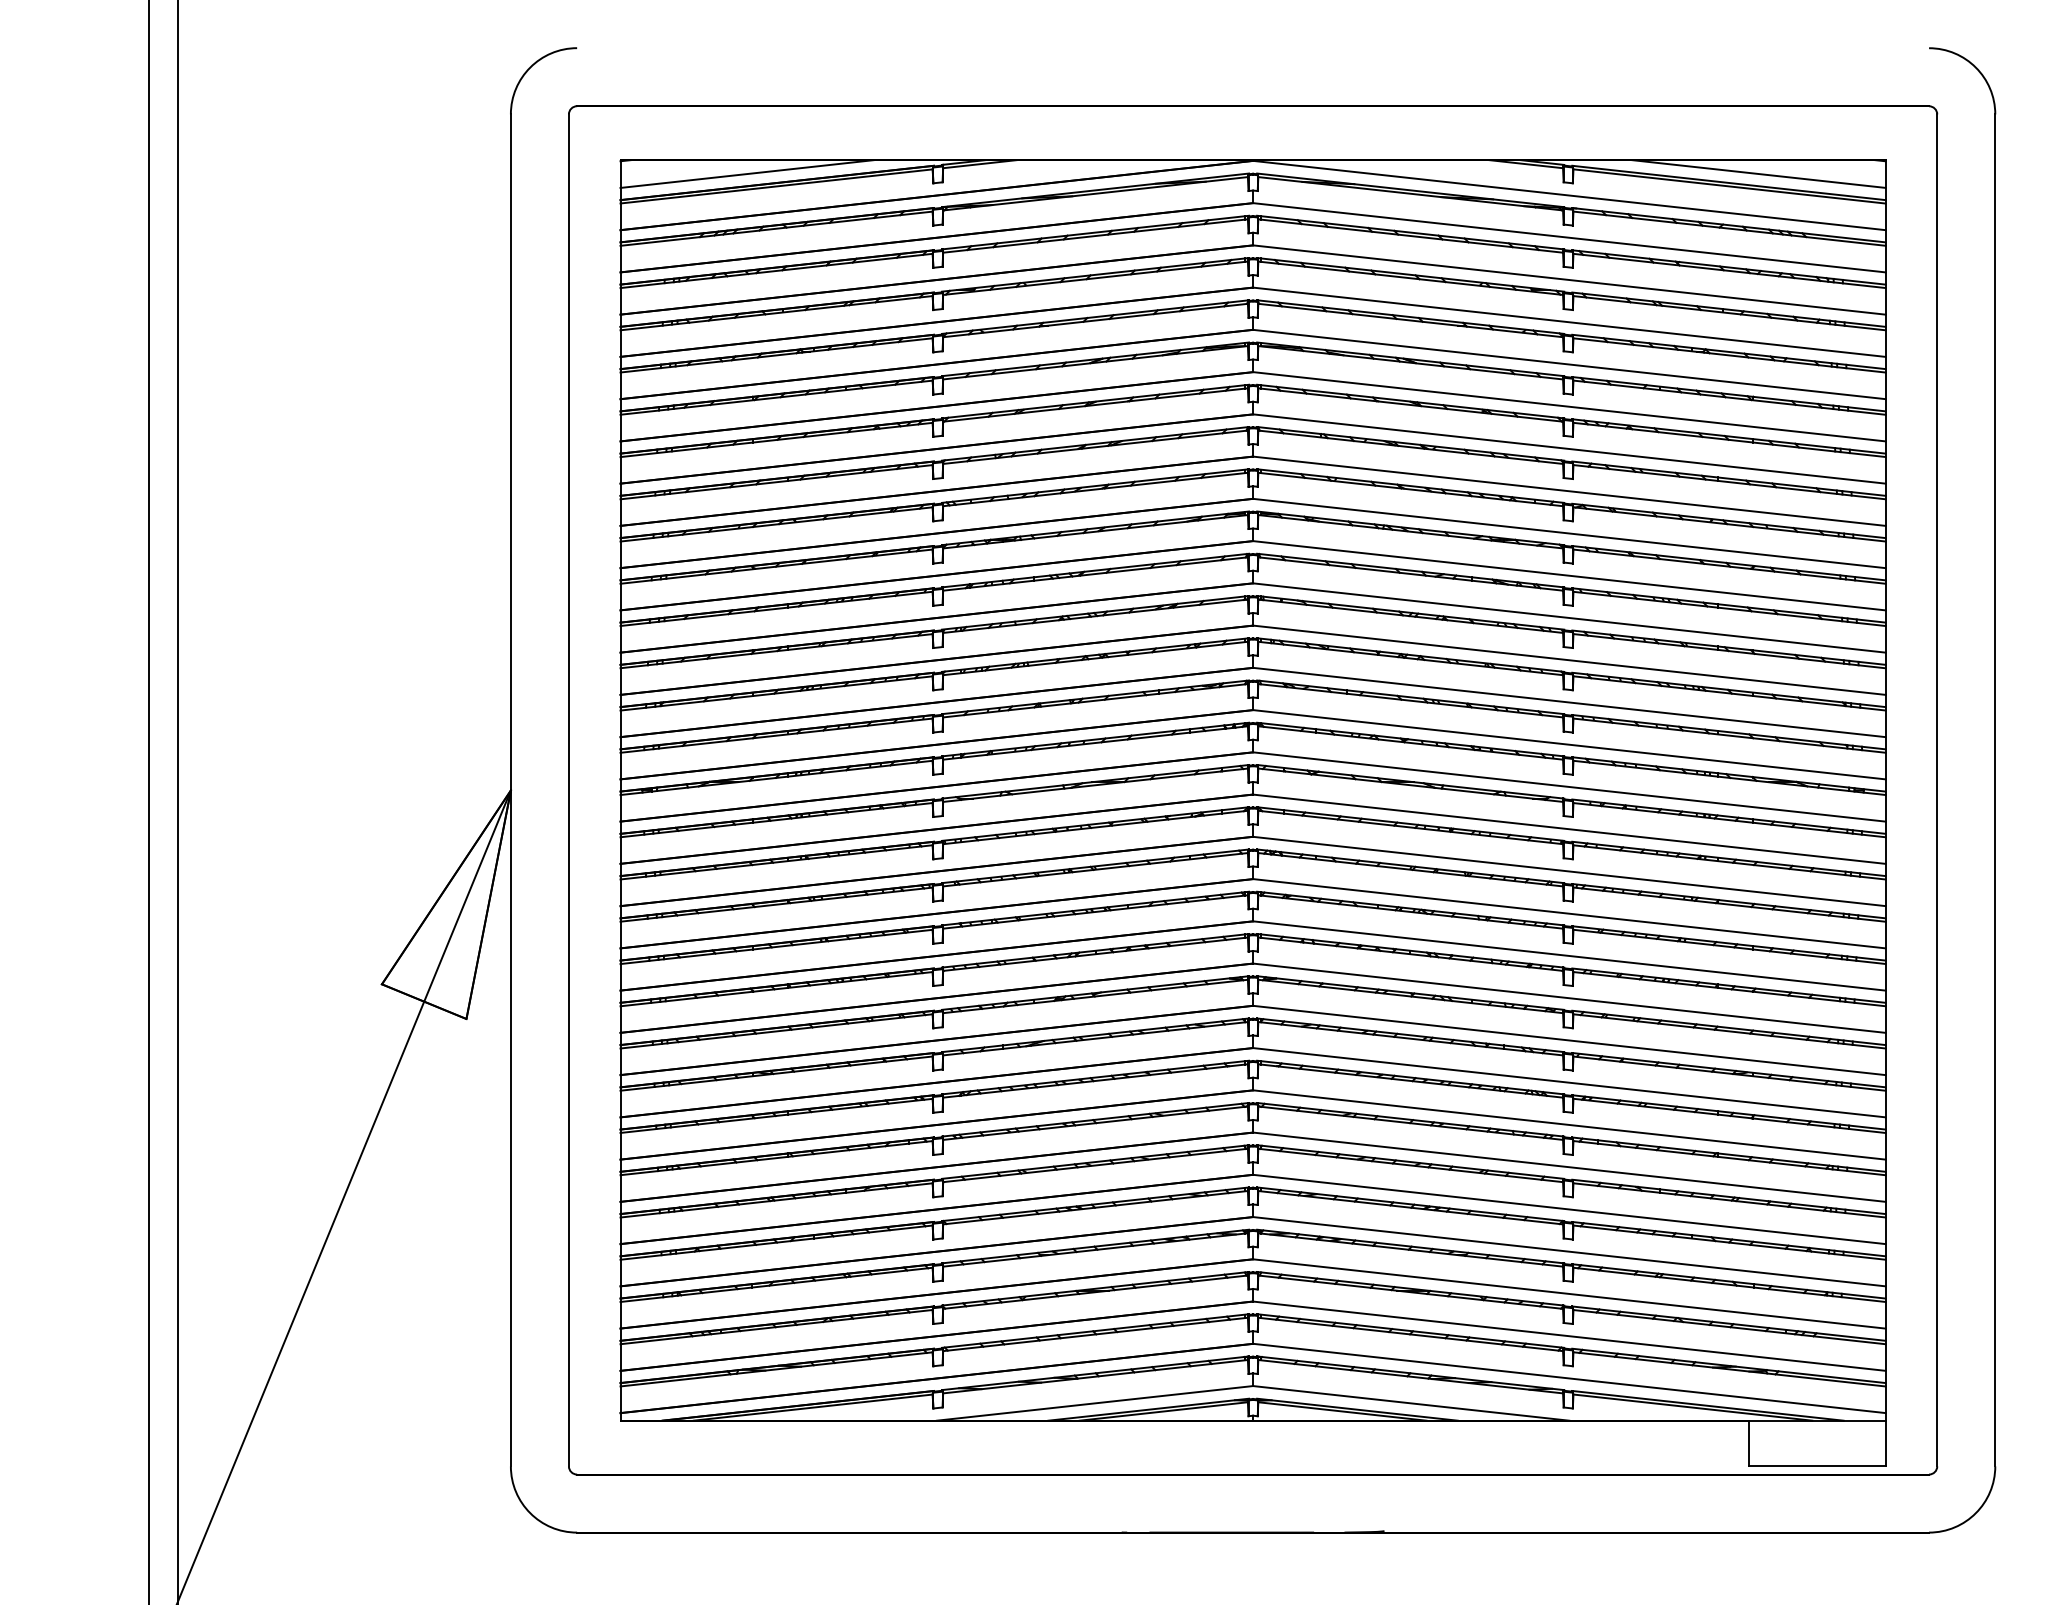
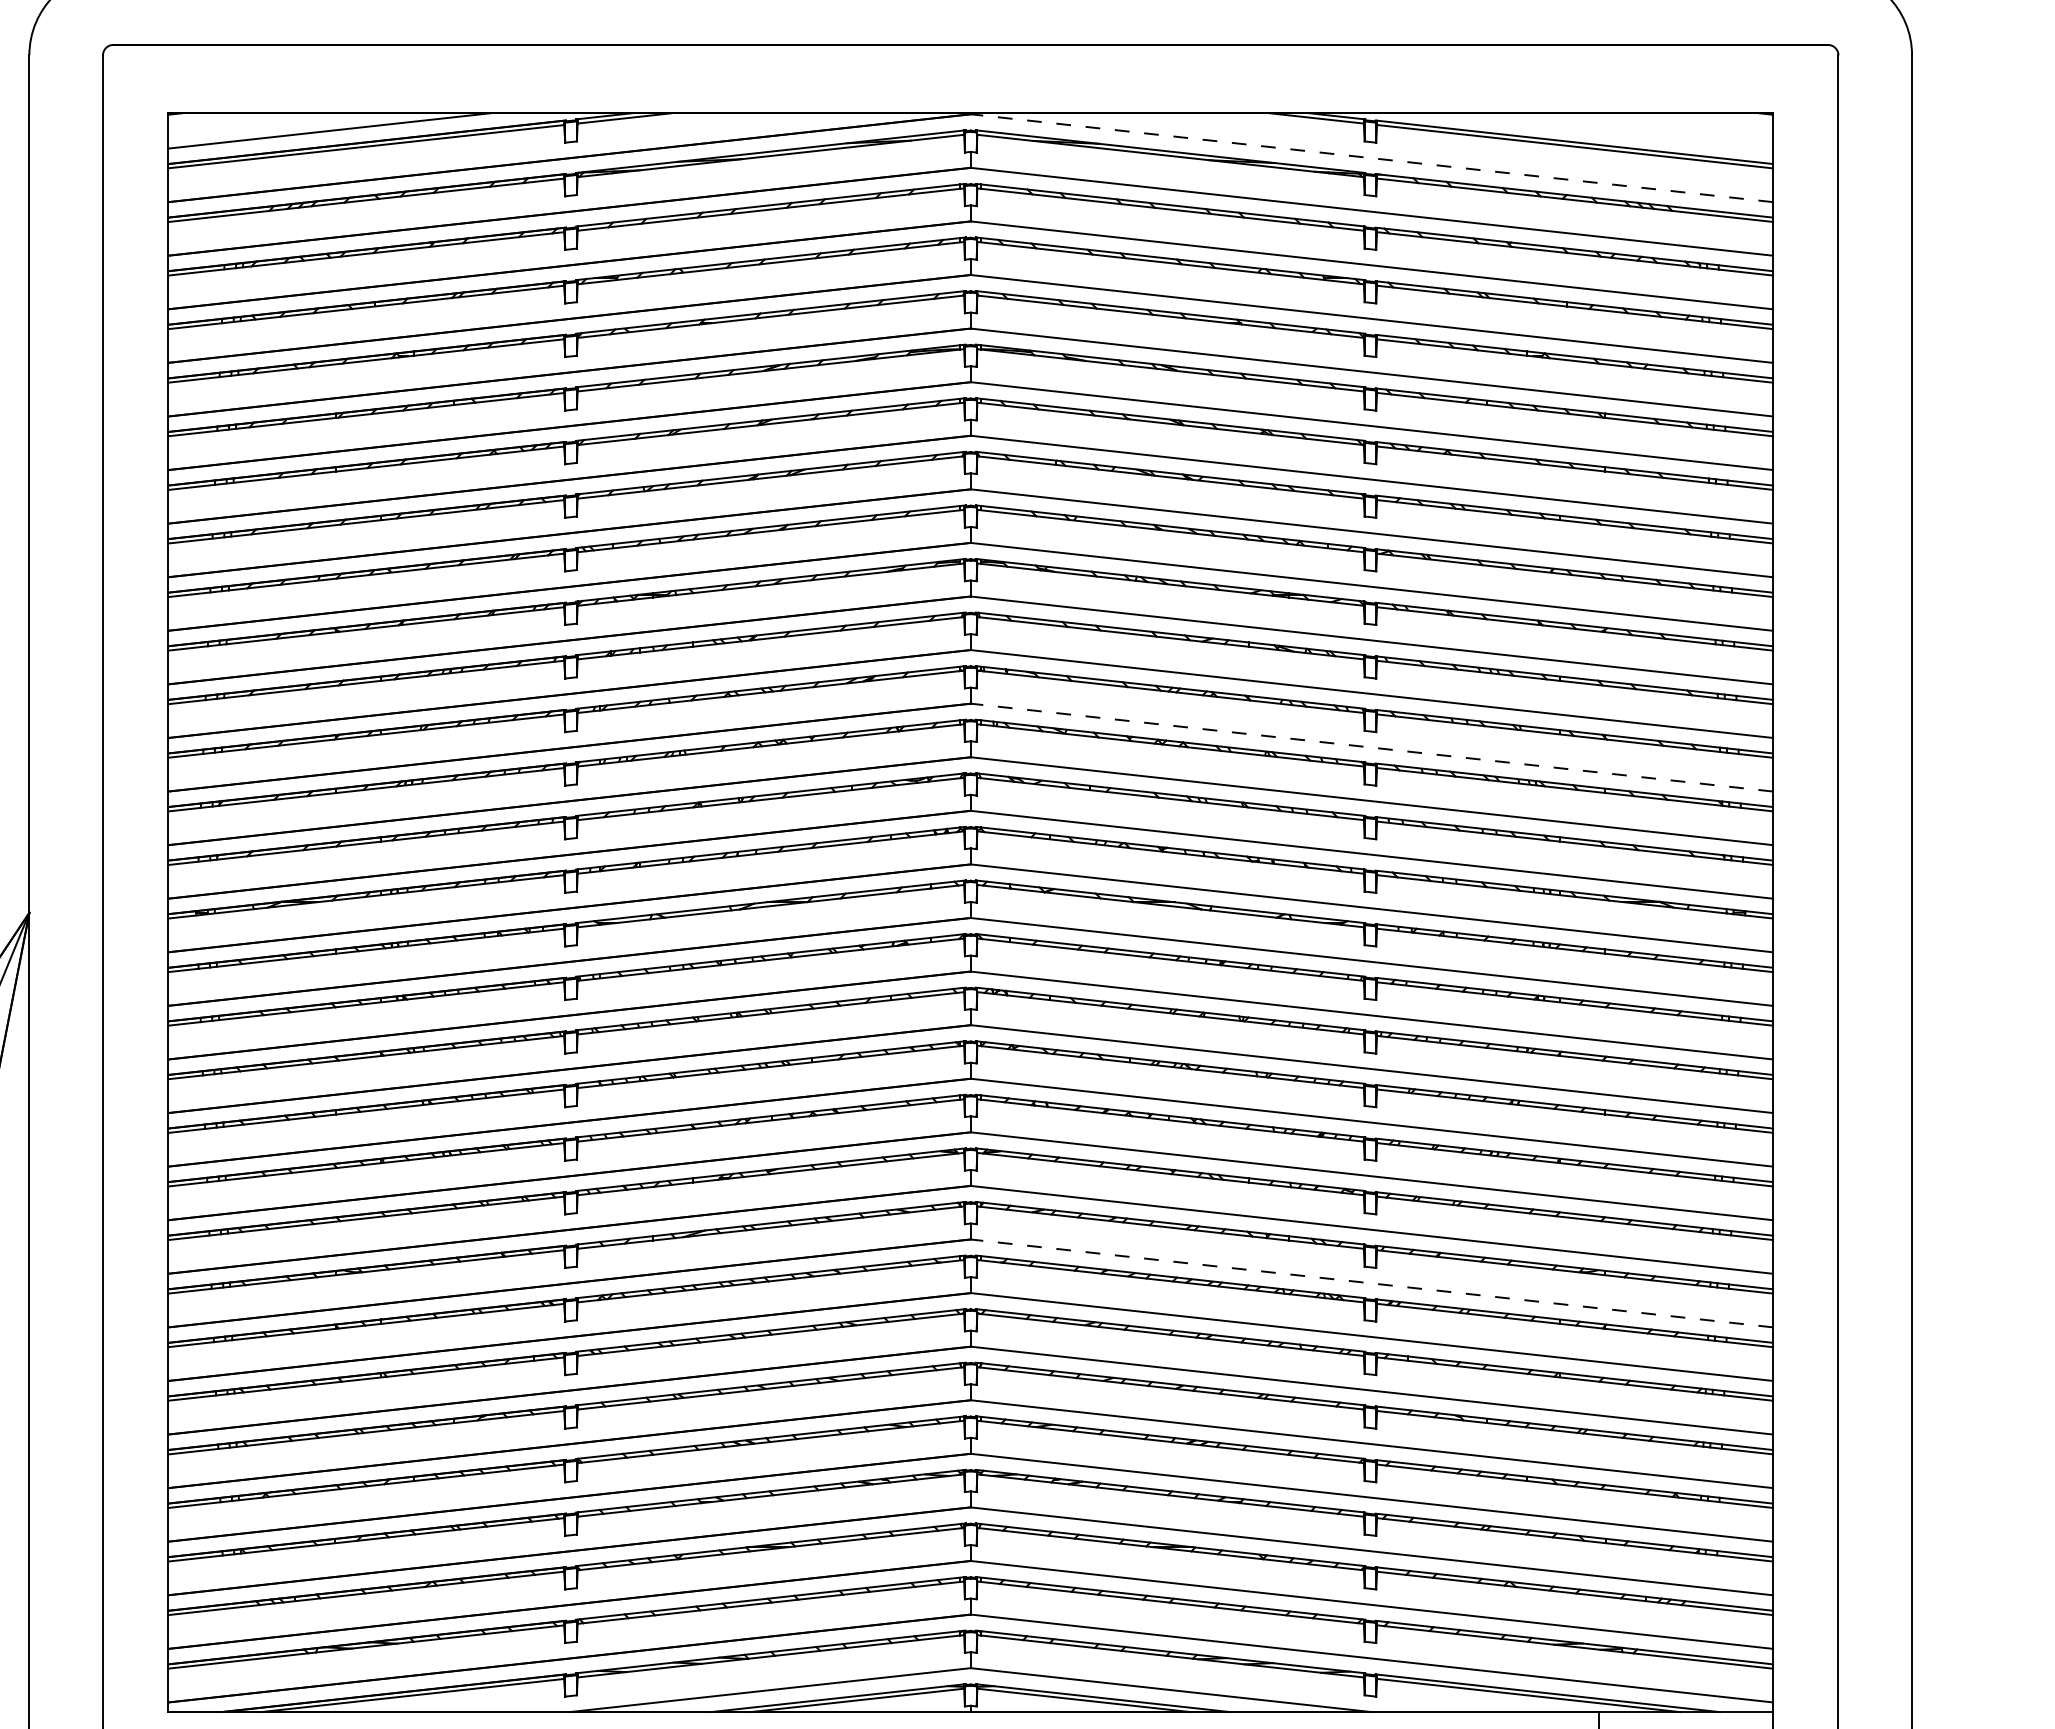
line: (1758, 173) -> (1611, 130), removed
line: (1568, 195) -> (1370, 158), solid -> dashed
line: (1568, 660) -> (1370, 747), solid -> dashed
line: (1568, 1082) -> (1370, 1283), solid -> dashed

